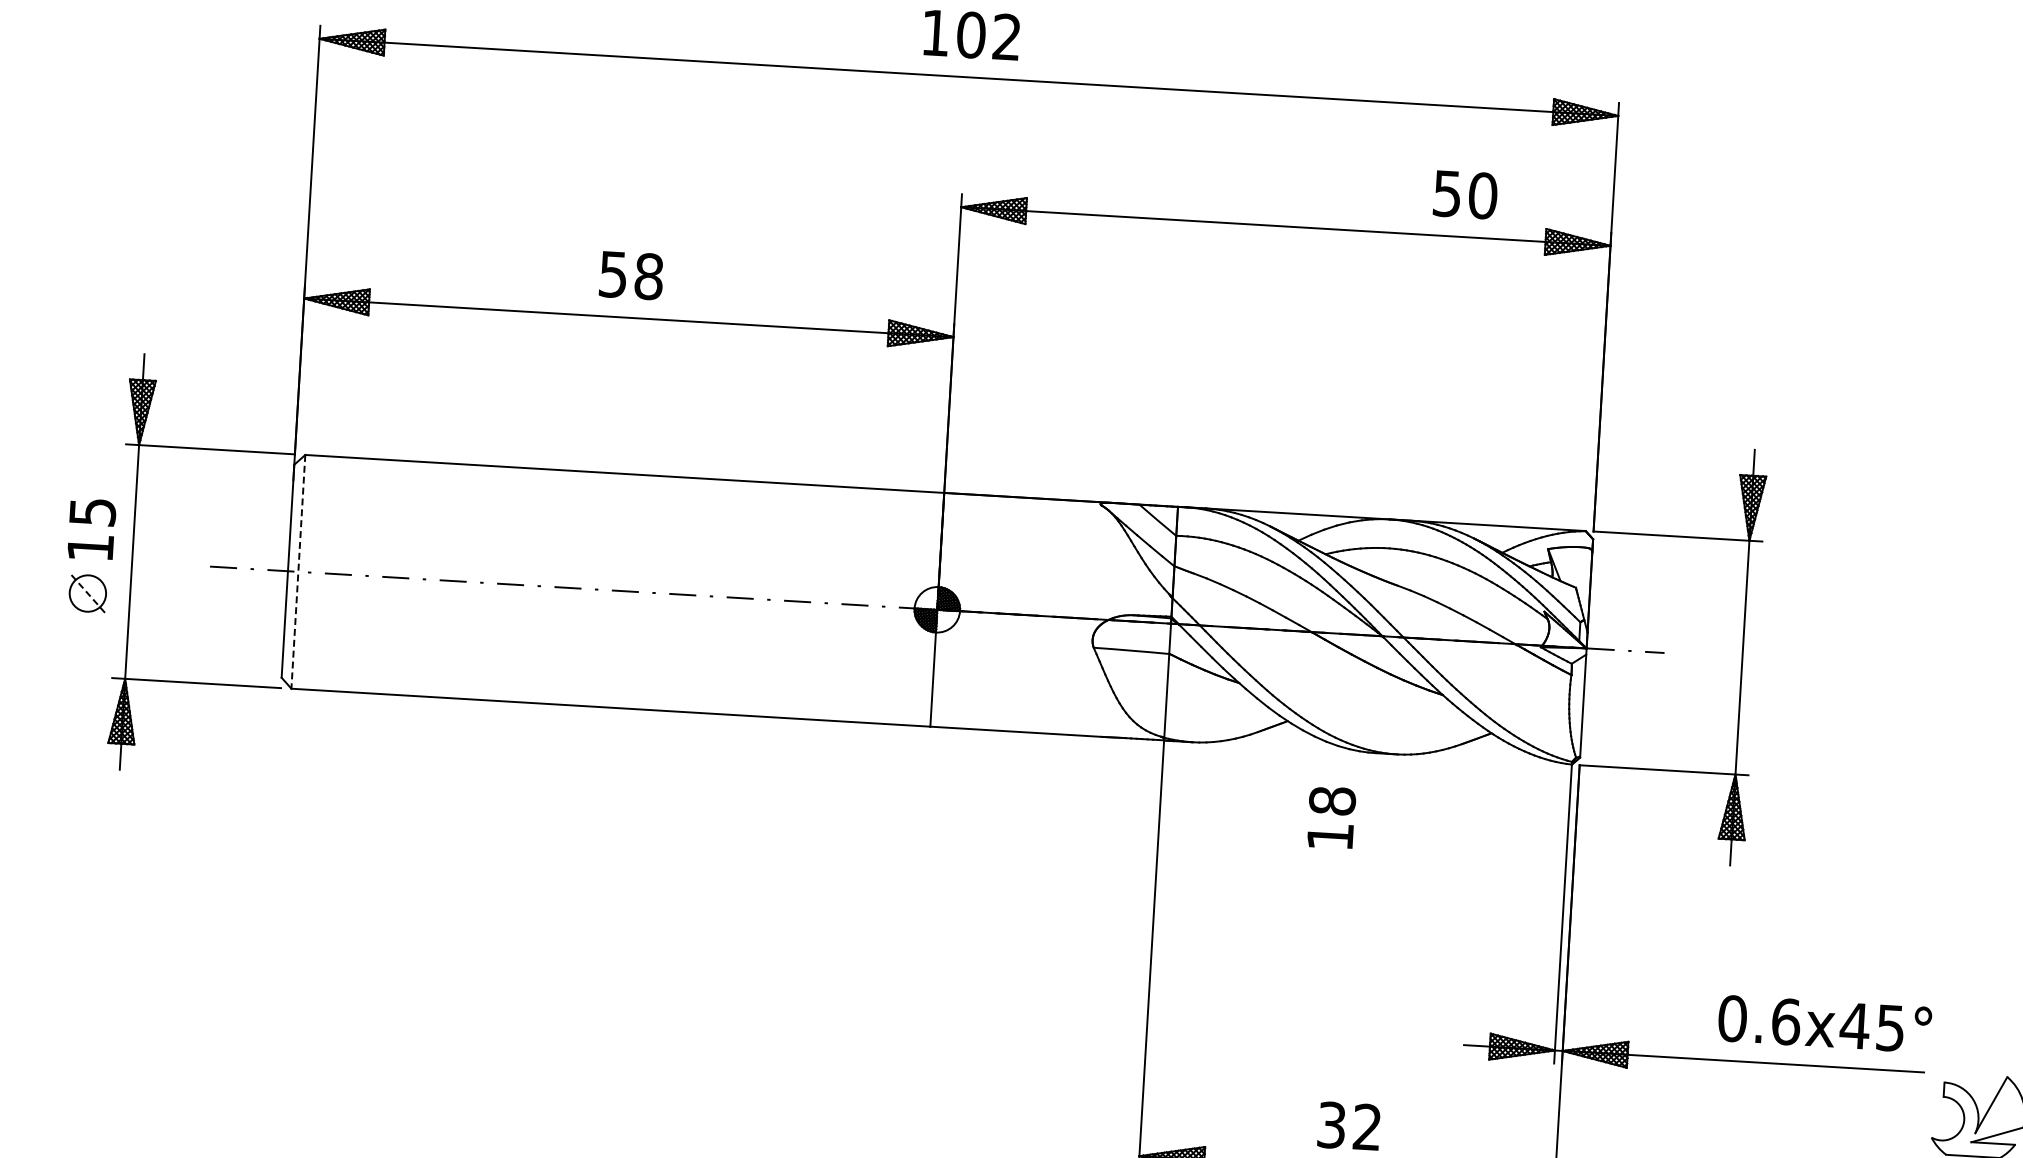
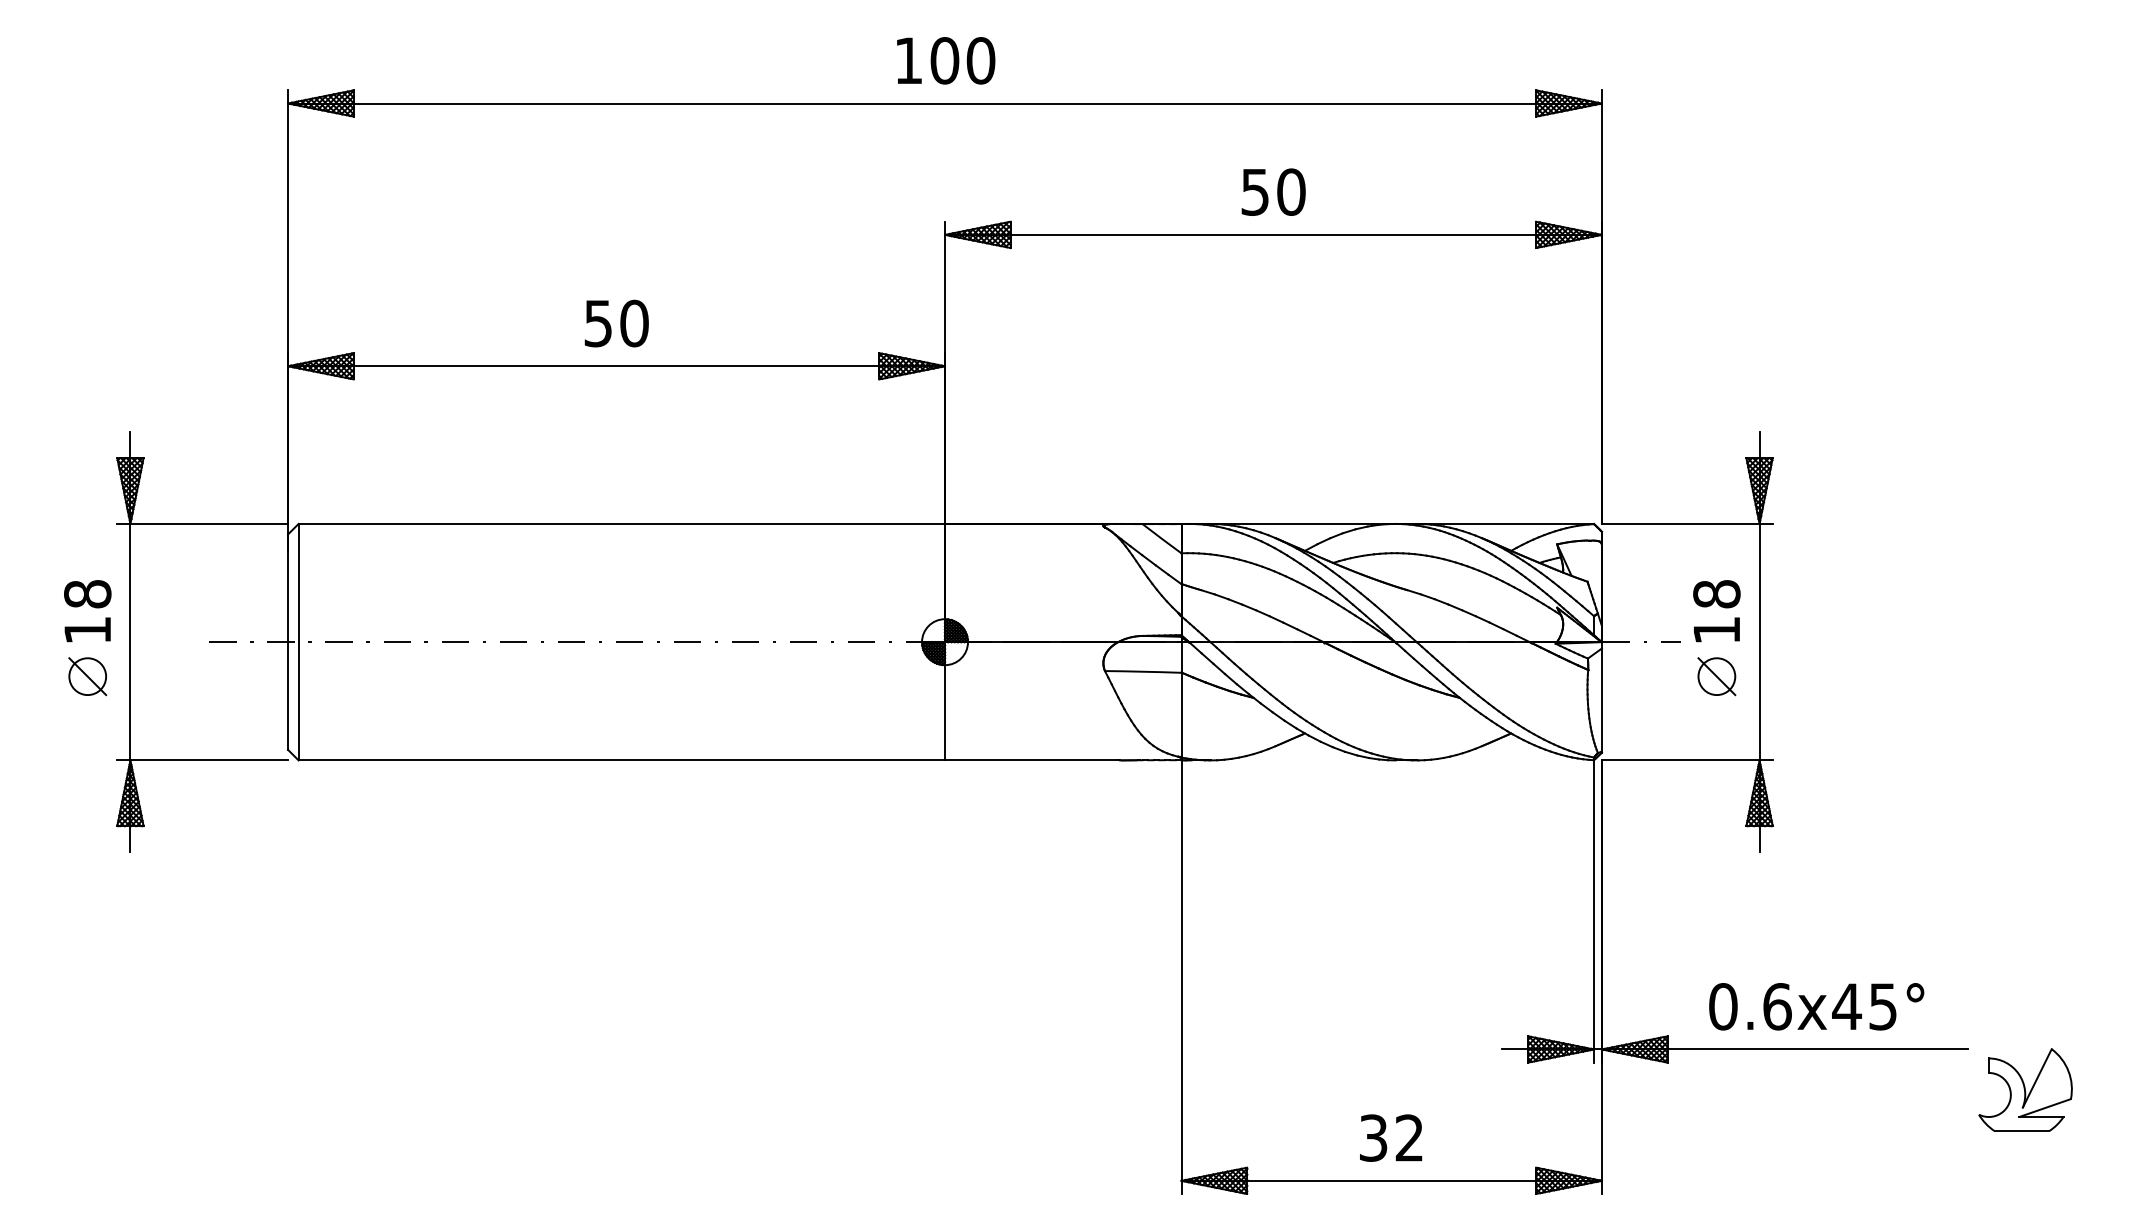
text: (1006, 36) -> (980, 60), 102 -> 100
text: (1465, 194) -> (1273, 191), moved
text: (649, 276) -> (634, 323), 58 -> 50
text: (92, 512) -> (87, 594), 15 -> 18
line: (298, 572) -> (298, 642), dashed -> solid
line: (87, 593) -> (87, 676), dashed -> solid
part: (1697, 689) -> (1716, 676), added
text: (1331, 818) -> (1716, 611), moved
text: (1824, 1023) -> (1816, 1006), moved

